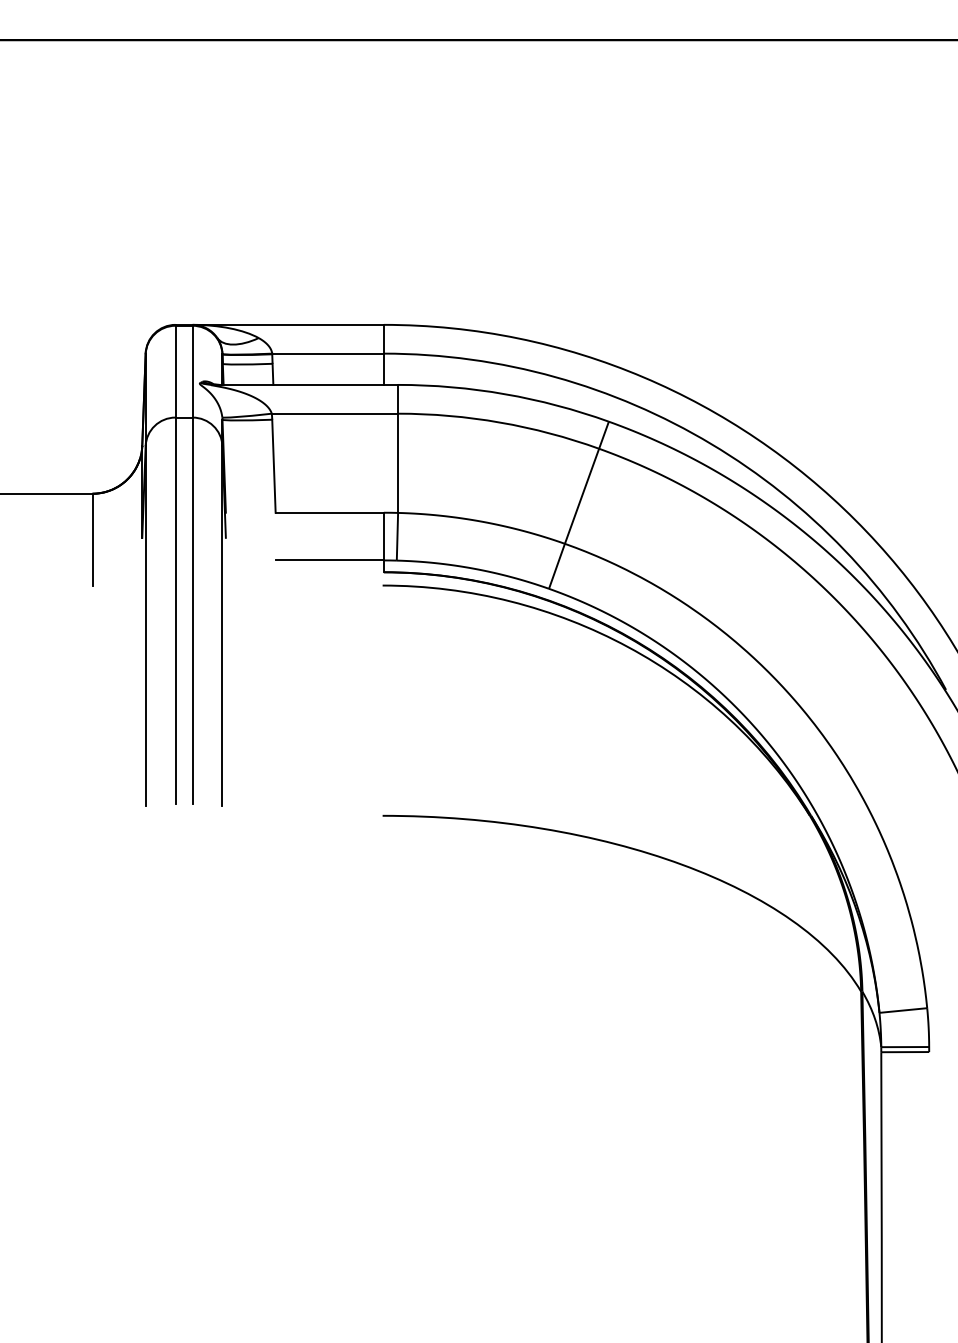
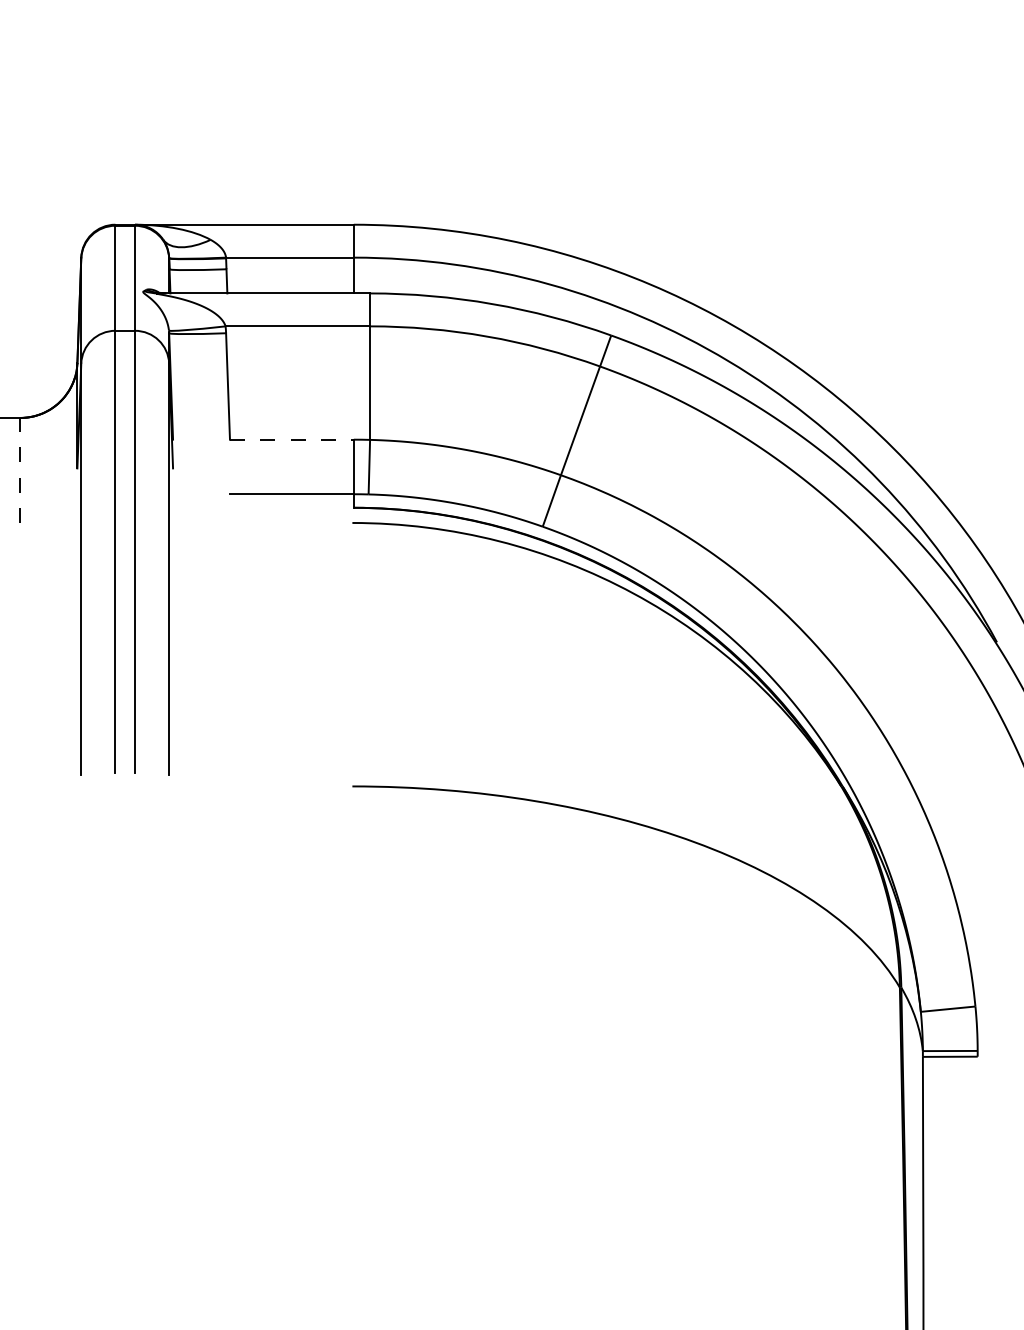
line: (330, 512) -> (292, 439), solid -> dashed
line: (92, 539) -> (20, 470), solid -> dashed

